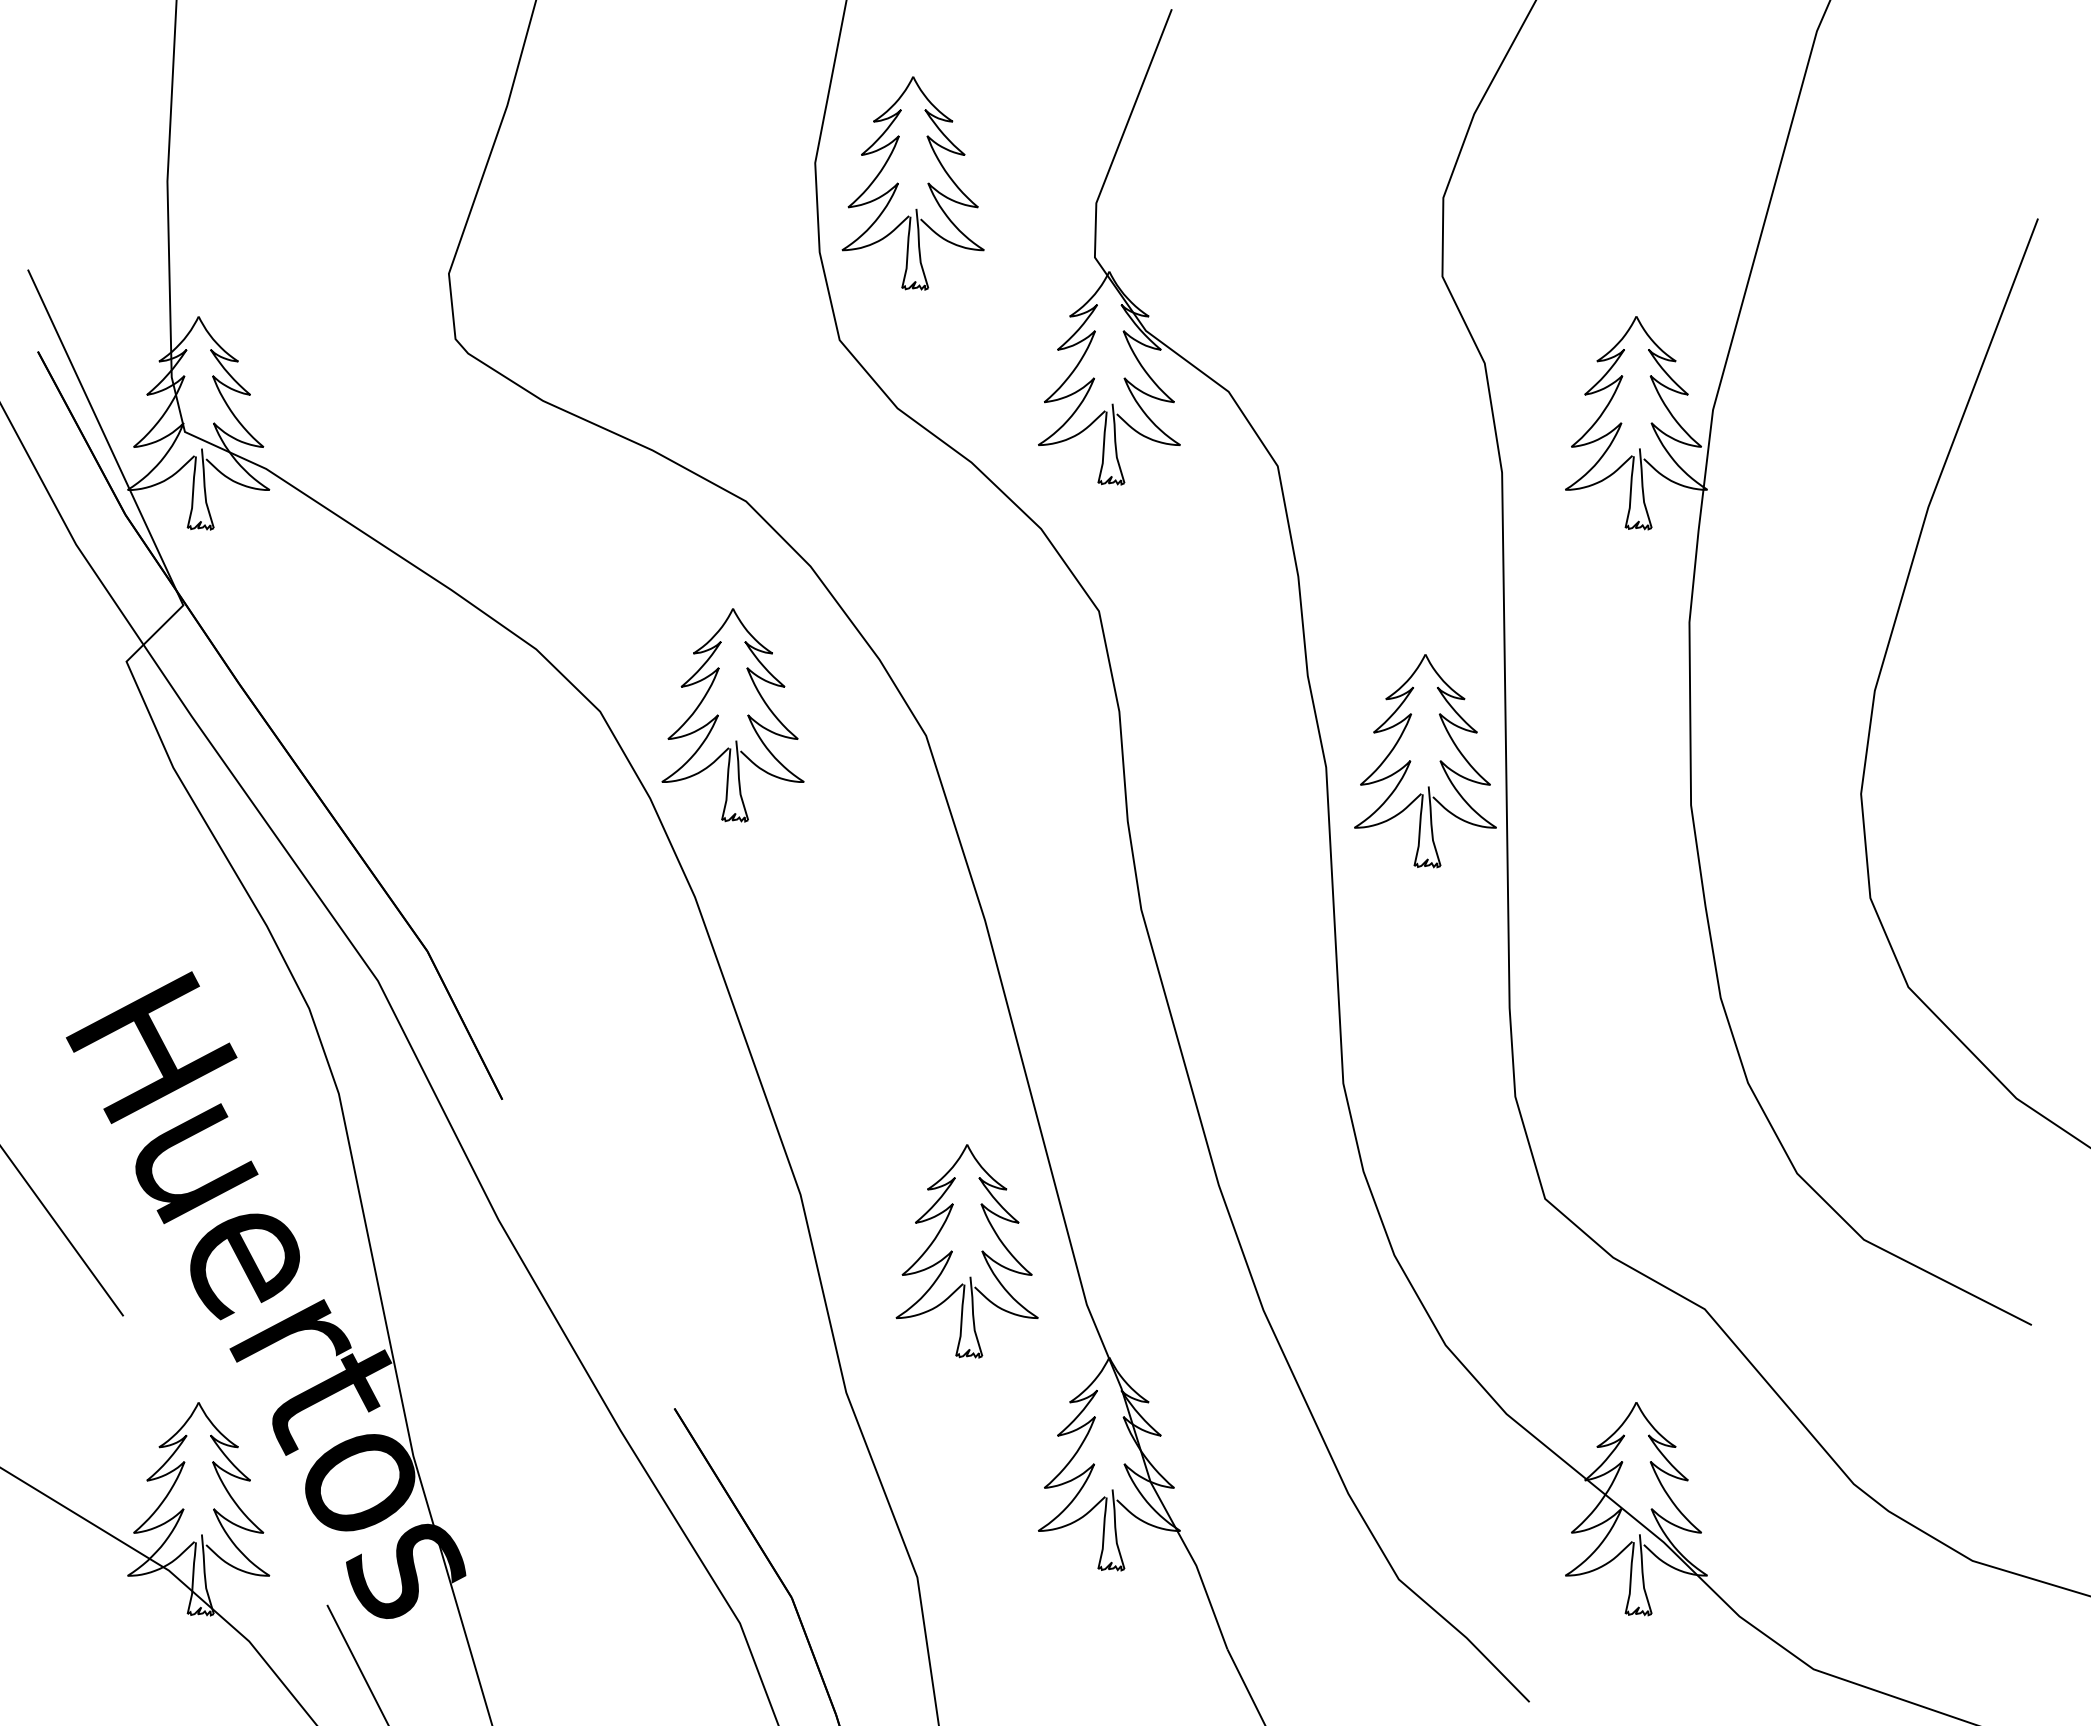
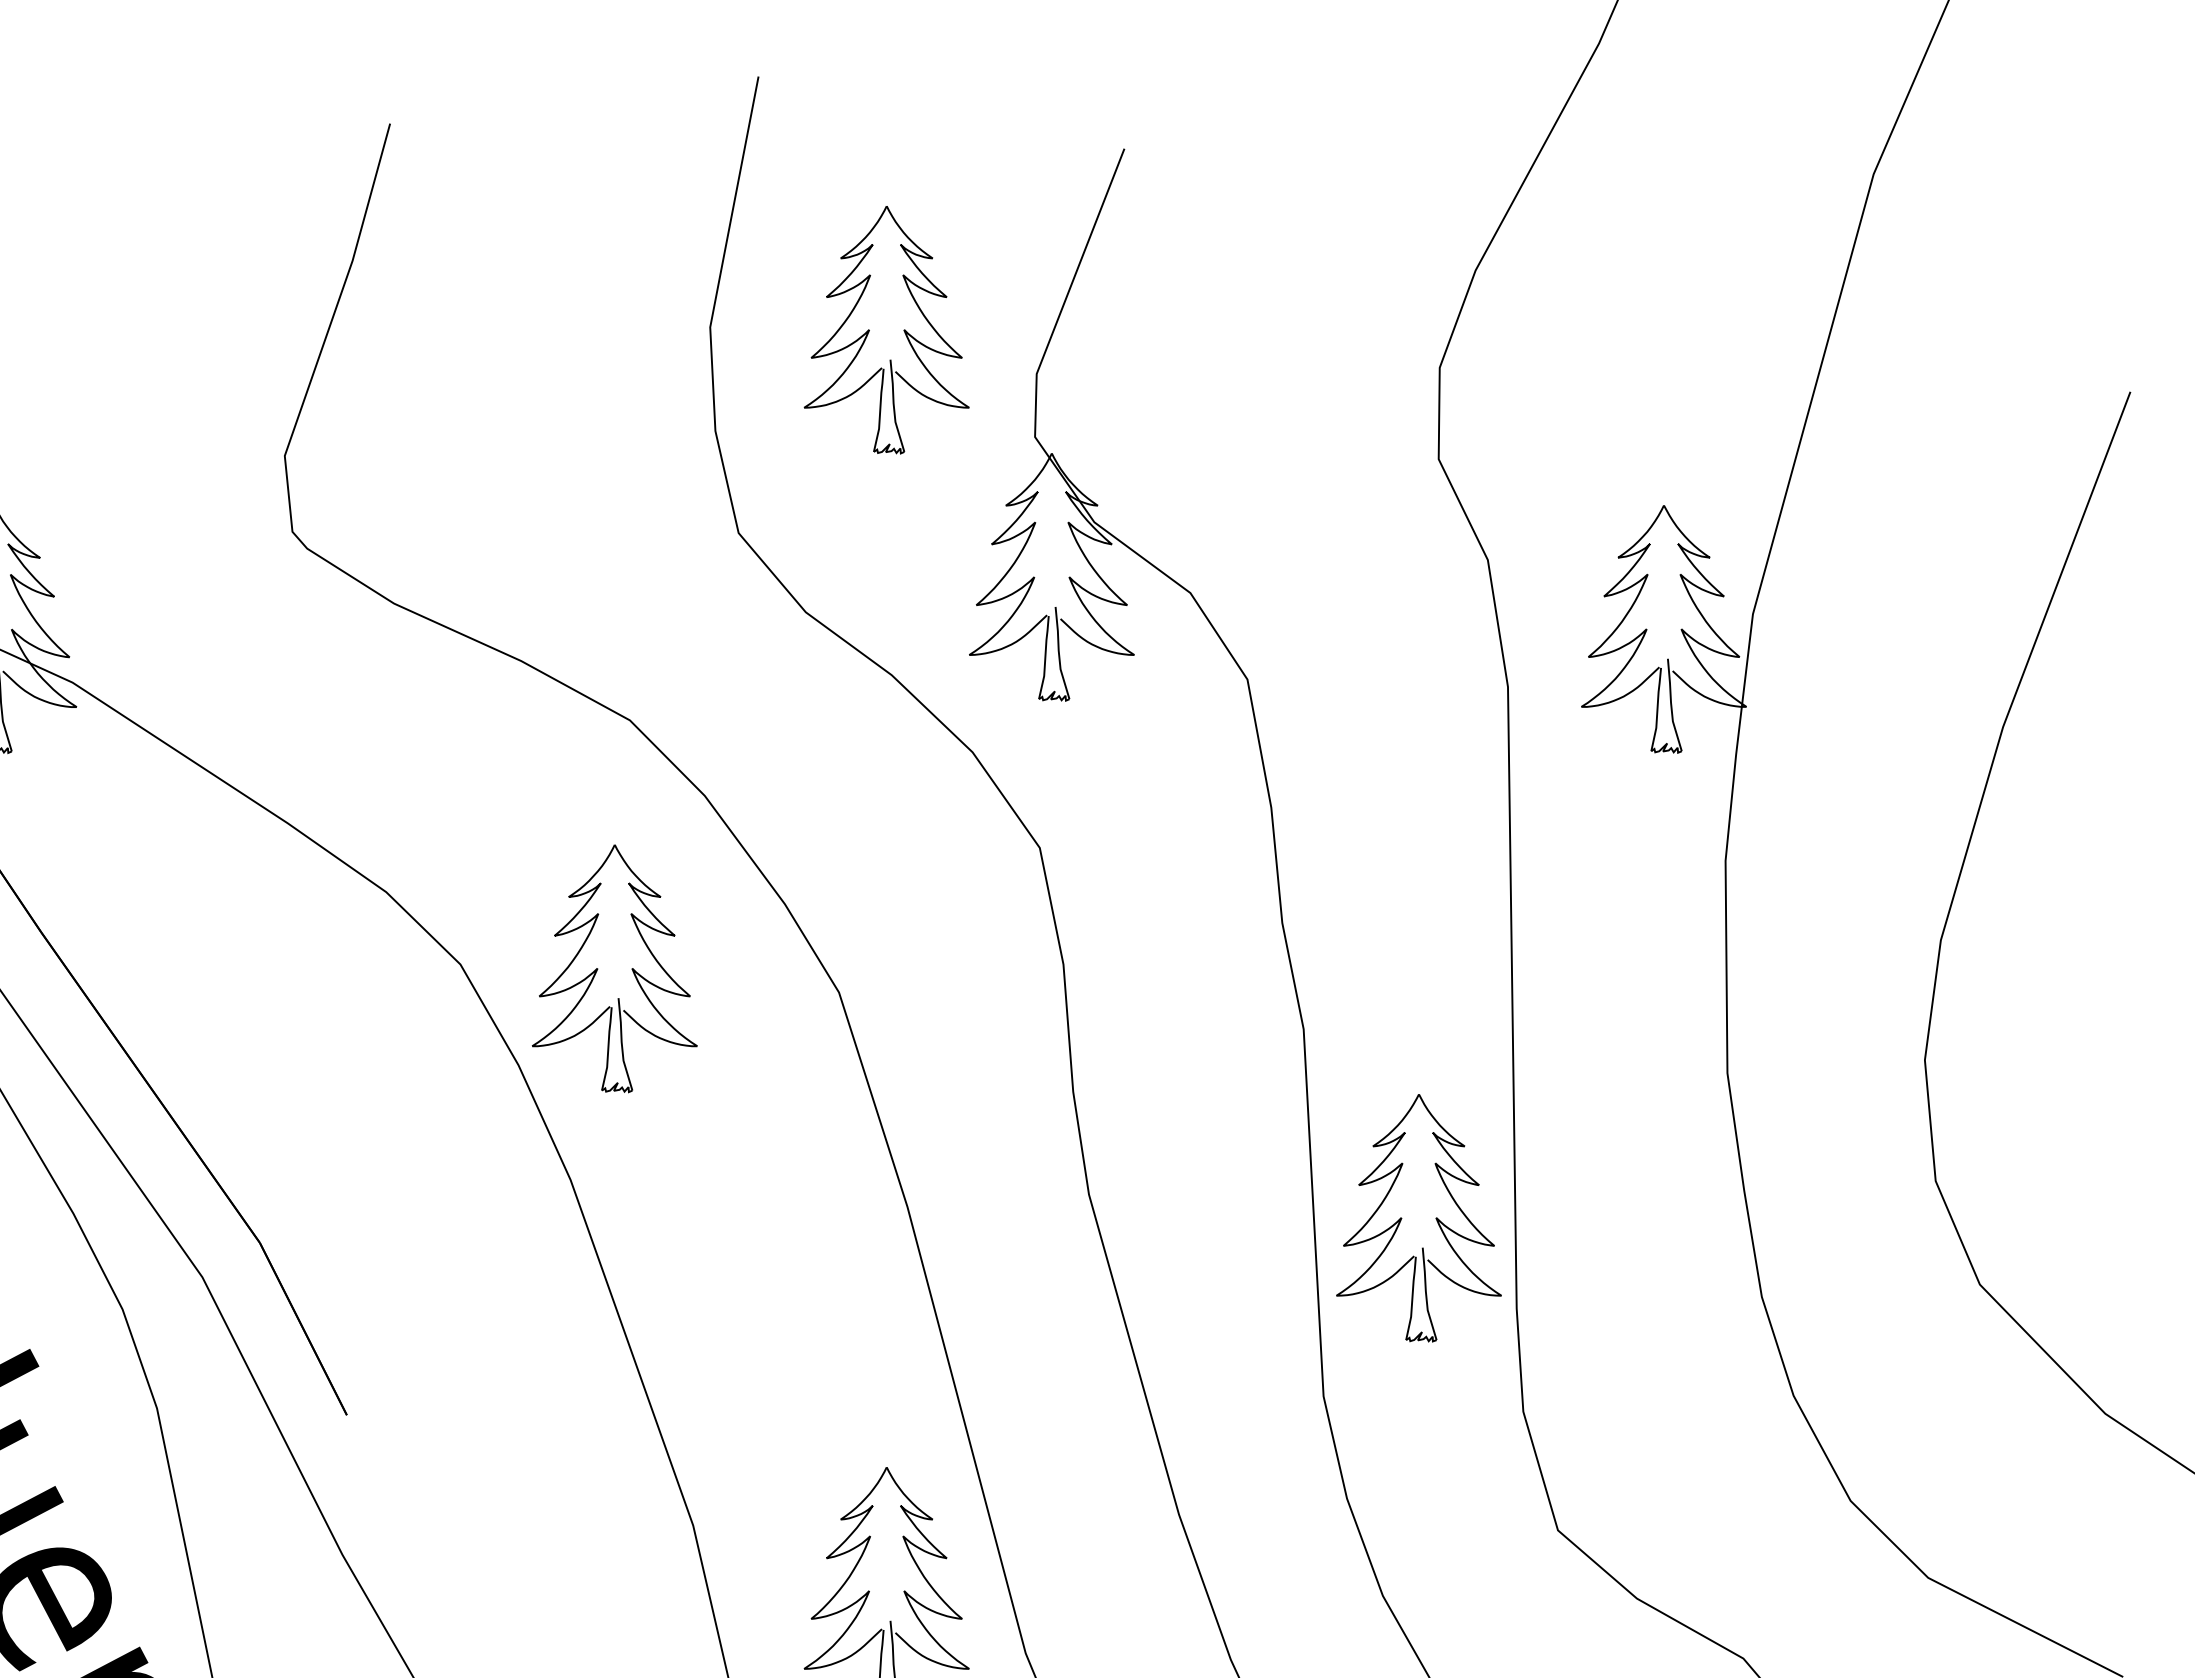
part: (898, 183) -> (869, 330), moved
part: (1411, 761) -> (1402, 1218), moved

